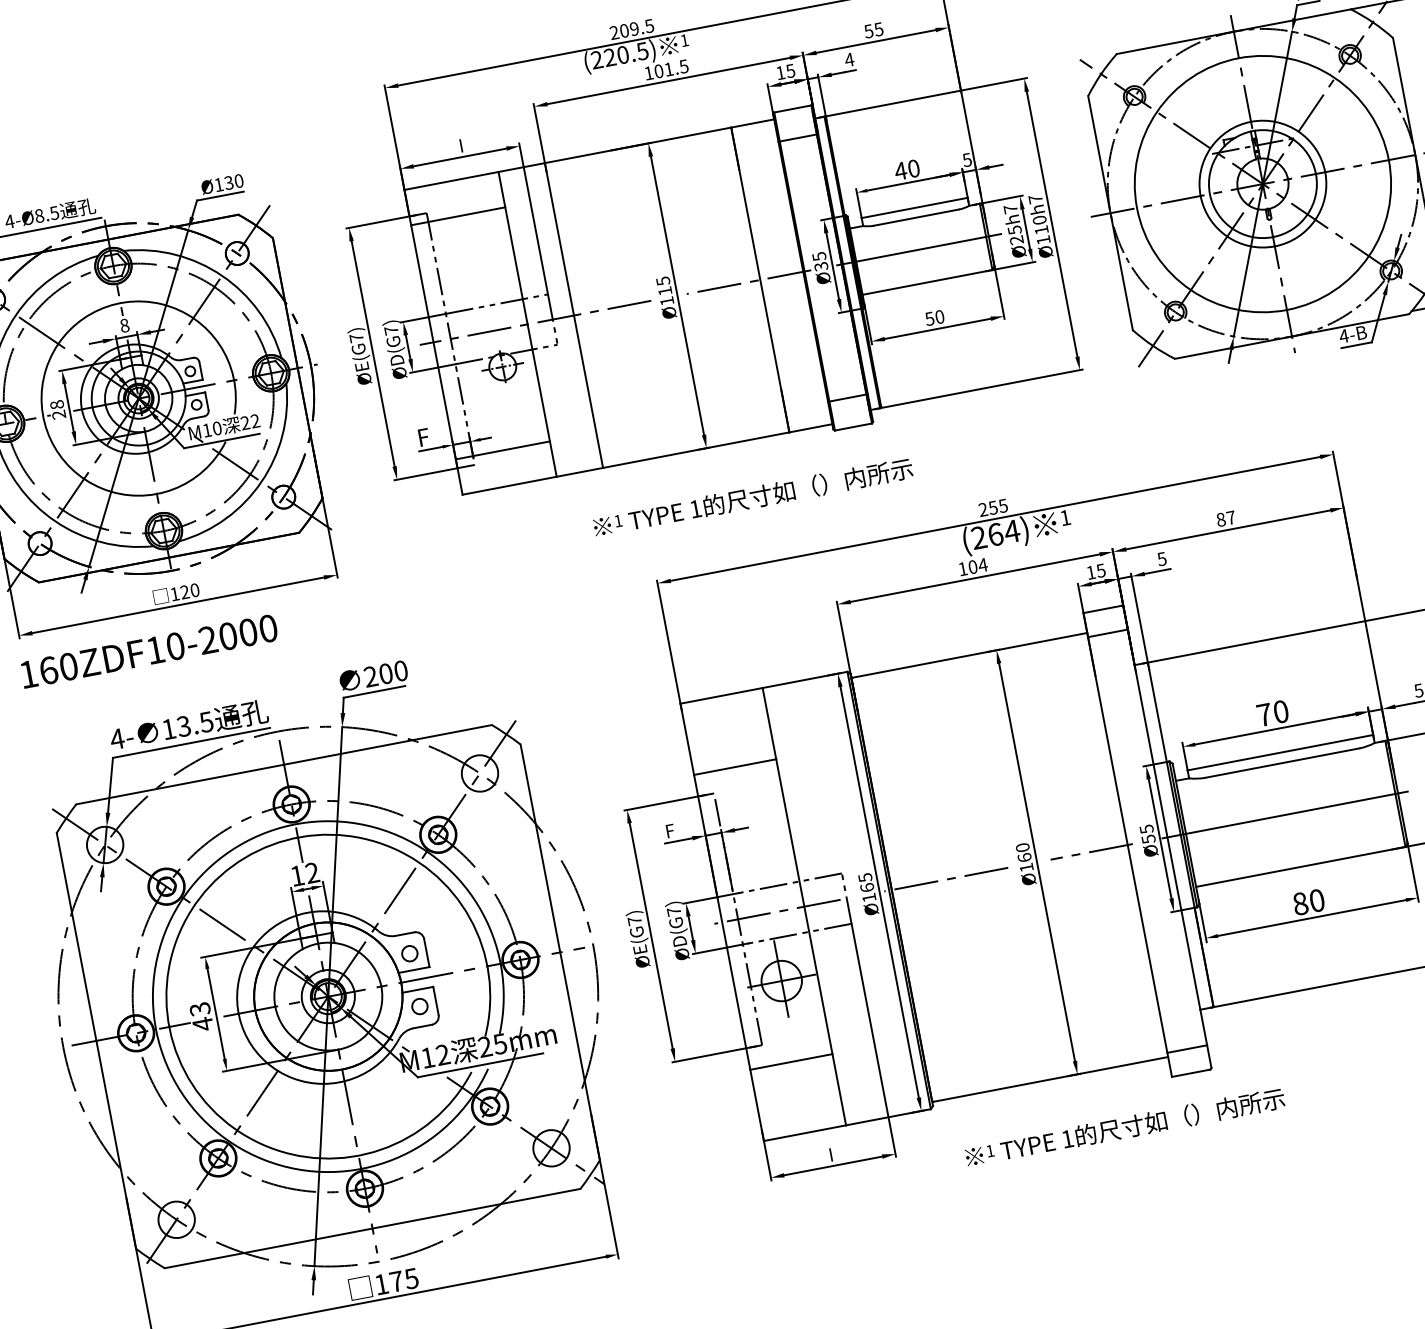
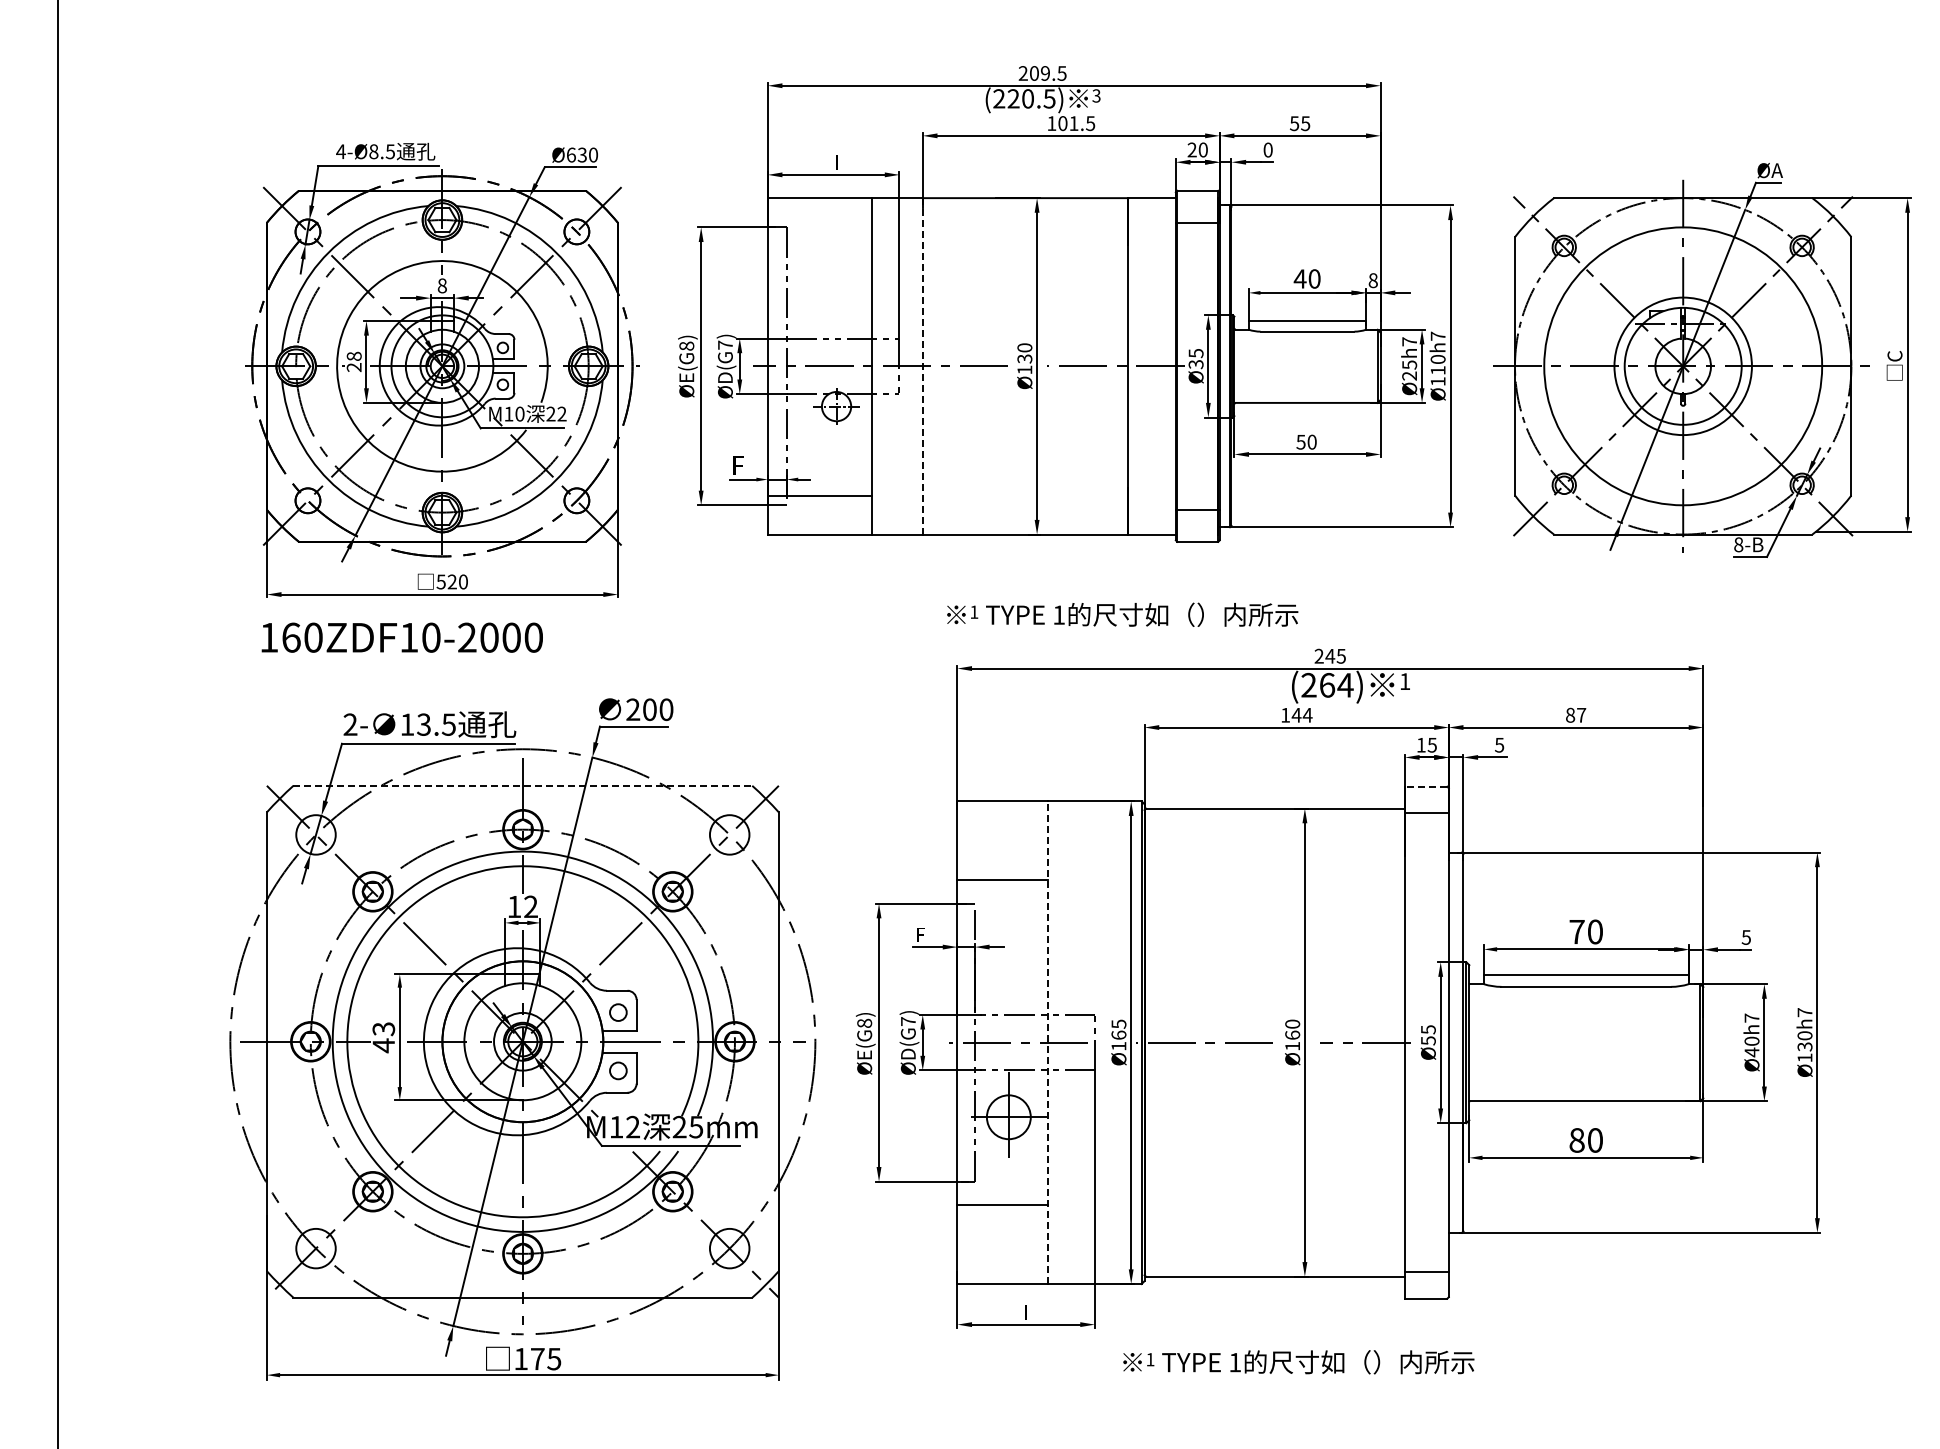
text: (684, 40) -> (1096, 95), 1 -> 3
text: (849, 59) -> (1268, 149), 4 -> 0
text: (785, 71) -> (1197, 149), 15 -> 20
text: (966, 160) -> (1372, 280), 5 -> 8
text: (219, 184) -> (571, 154), Ø130 -> Ø630
line: (458, 216) -> (819, 237), removed
line: (918, 249) -> (1303, 366), removed
text: (663, 286) -> (1024, 353), Ø115 -> Ø130
line: (573, 315) -> (922, 366), solid -> dashed
text: (1343, 335) -> (1738, 544), 4-B -> 8-B
text: (356, 337) -> (686, 345), E(G7) -> E(G8)
text: (753, 497) -> (1122, 614), moved
text: (993, 507) -> (1330, 656), 255 -> 245
text: (972, 566) -> (1296, 714), 104 -> 144
text: (174, 593) -> (440, 581), 120 -> 520
line: (1102, 609) -> (1425, 786), solid -> dashed
text: (117, 738) -> (350, 724), 4- -> 2-
line: (284, 764) -> (523, 785), solid -> dashed
line: (1284, 814) -> (1578, 1042), removed
line: (804, 906) -> (1048, 1042), solid -> dashed
text: (634, 920) -> (864, 1022), E(G7) -> E(G8)
text: (1124, 1128) -> (1298, 1362), moved

